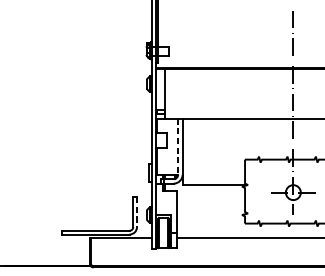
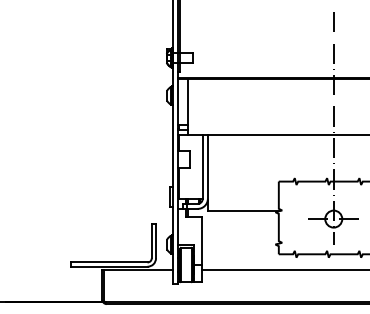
line: (177, 146) -> (202, 166), dashed -> solid
line: (137, 212) -> (156, 241), dashed -> solid

